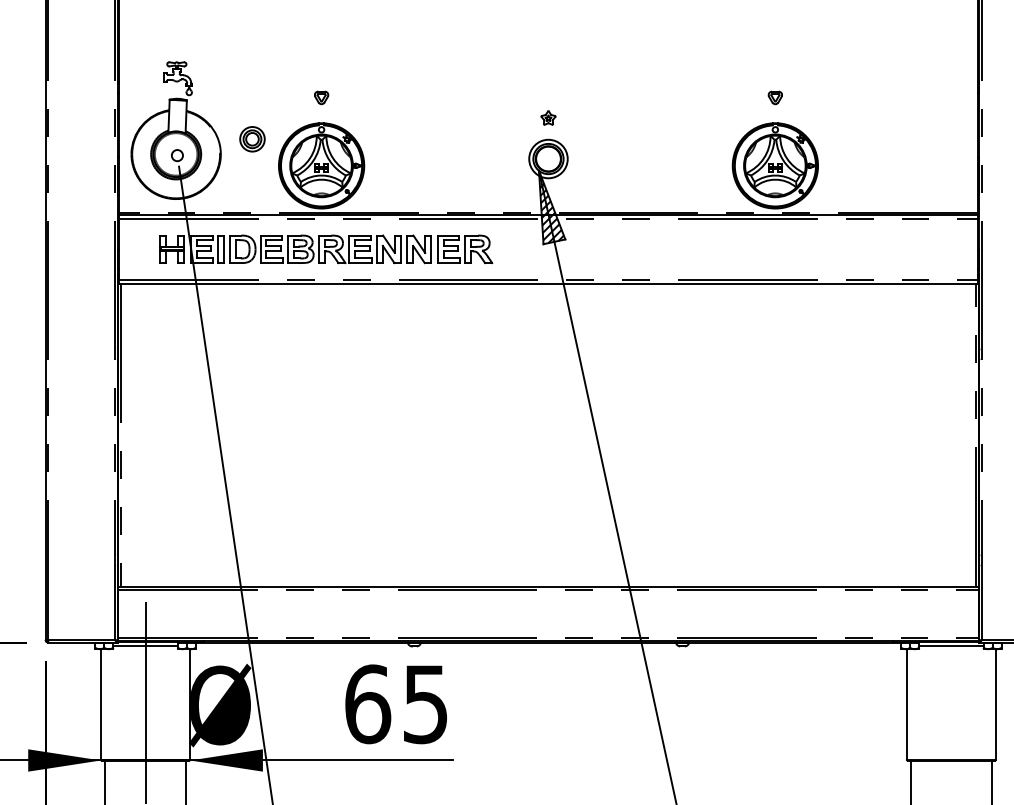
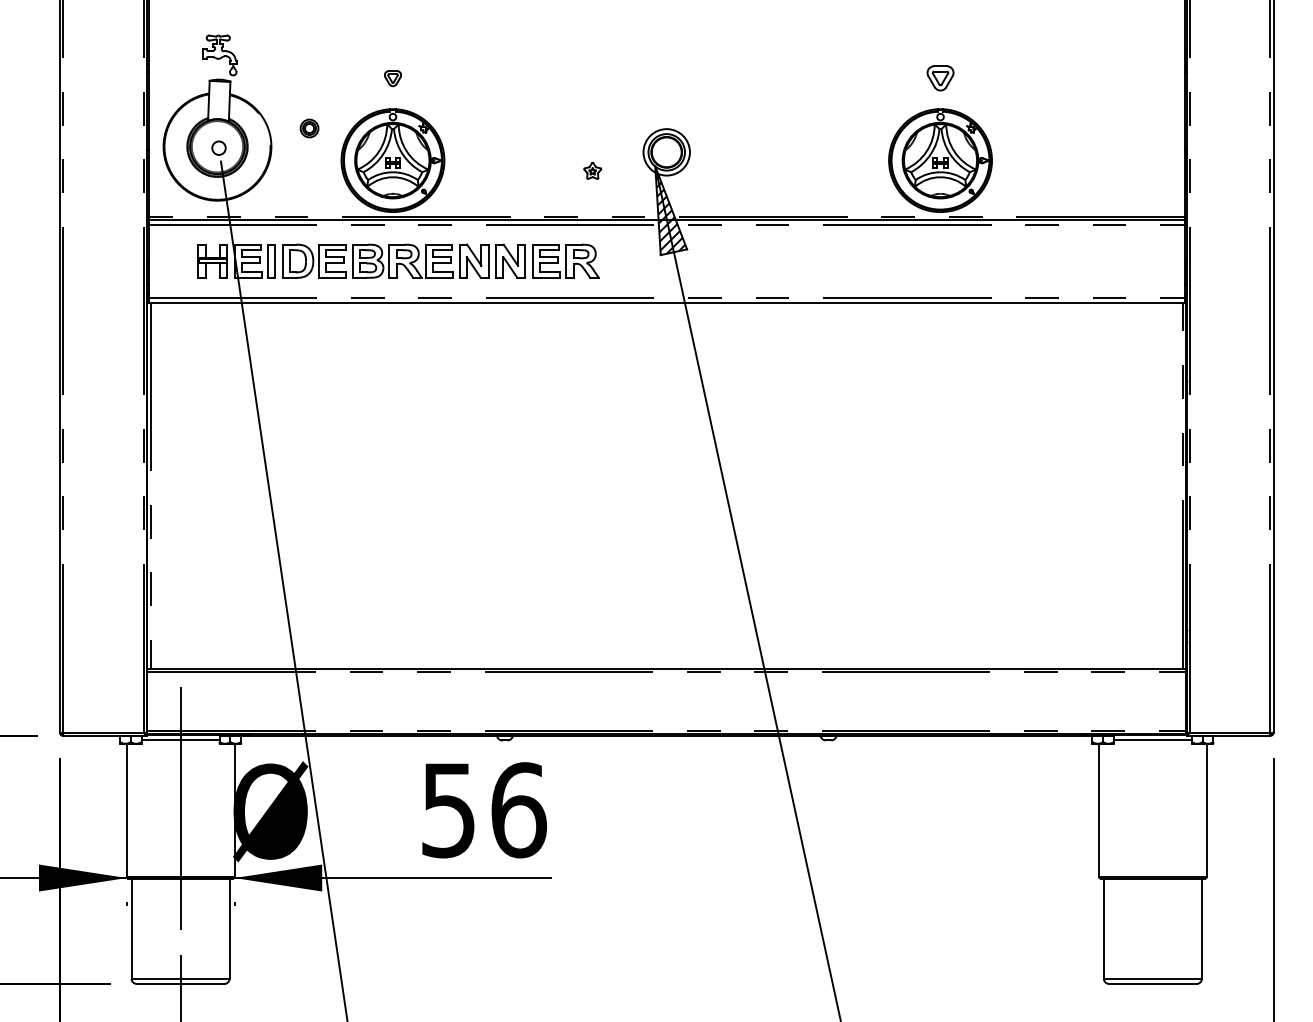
part: (775, 97) -> (940, 78), size x1.6
part: (548, 117) -> (592, 170), moved
part: (252, 139) -> (309, 128), size x0.6
text: (397, 704) -> (484, 810), 65 -> 56

